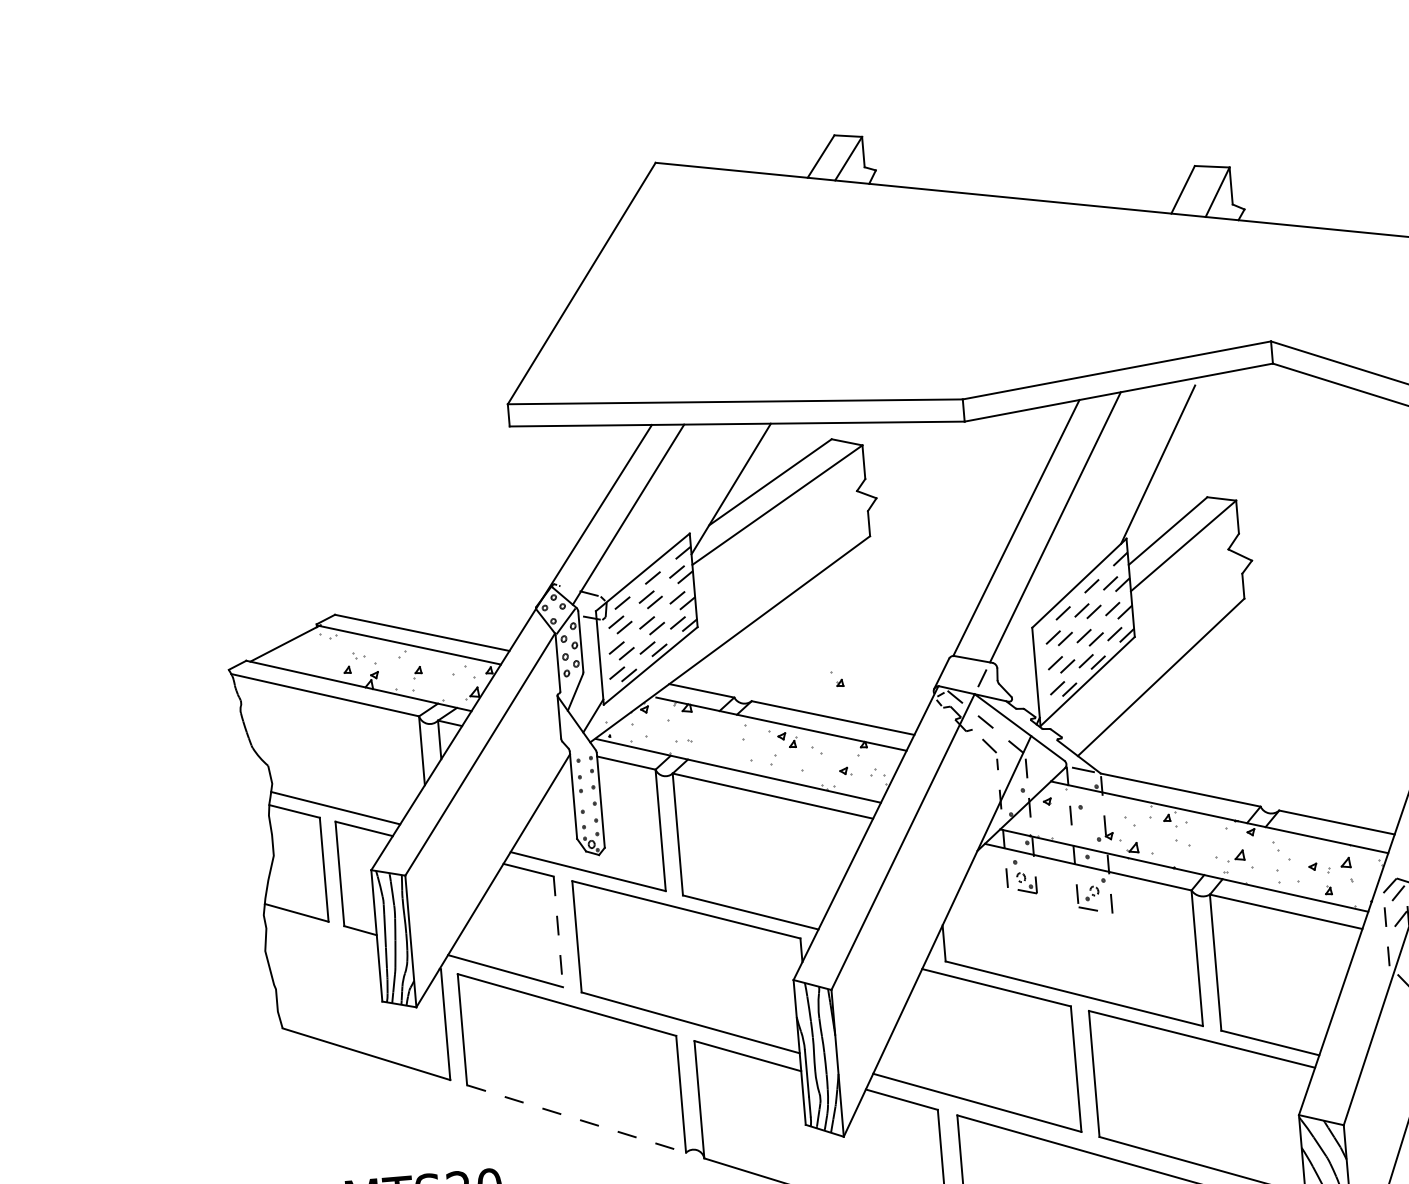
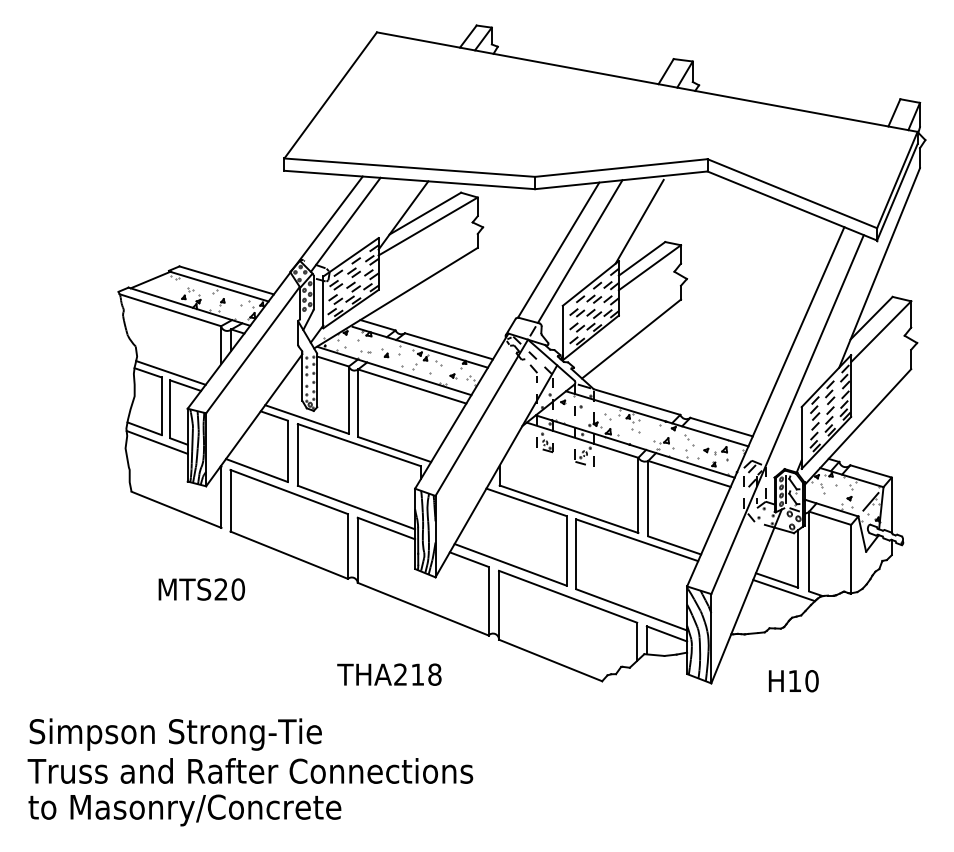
part: (838, 679) -> (385, 353), moved
line: (557, 932) -> (287, 451), dashed -> solid
line: (320, 934) -> (156, 441), added
line: (577, 1119) -> (289, 555), dashed -> solid

